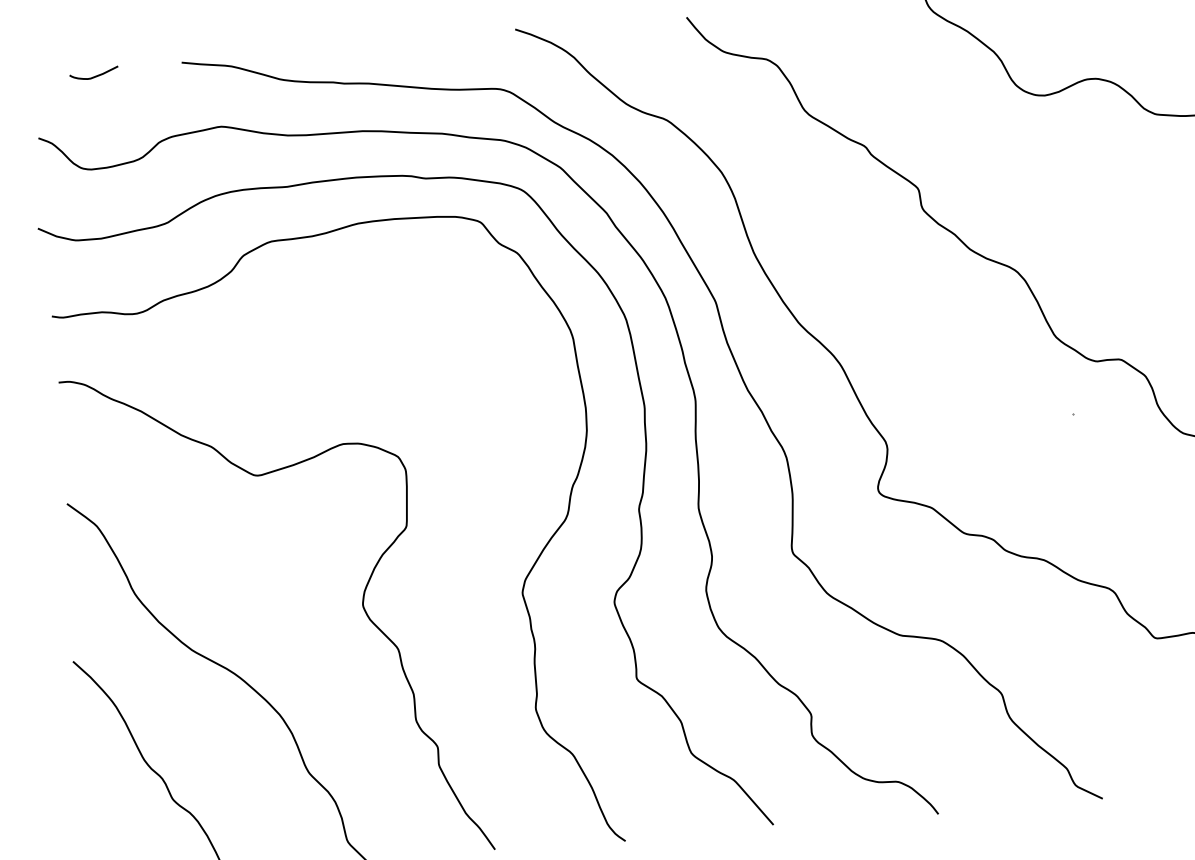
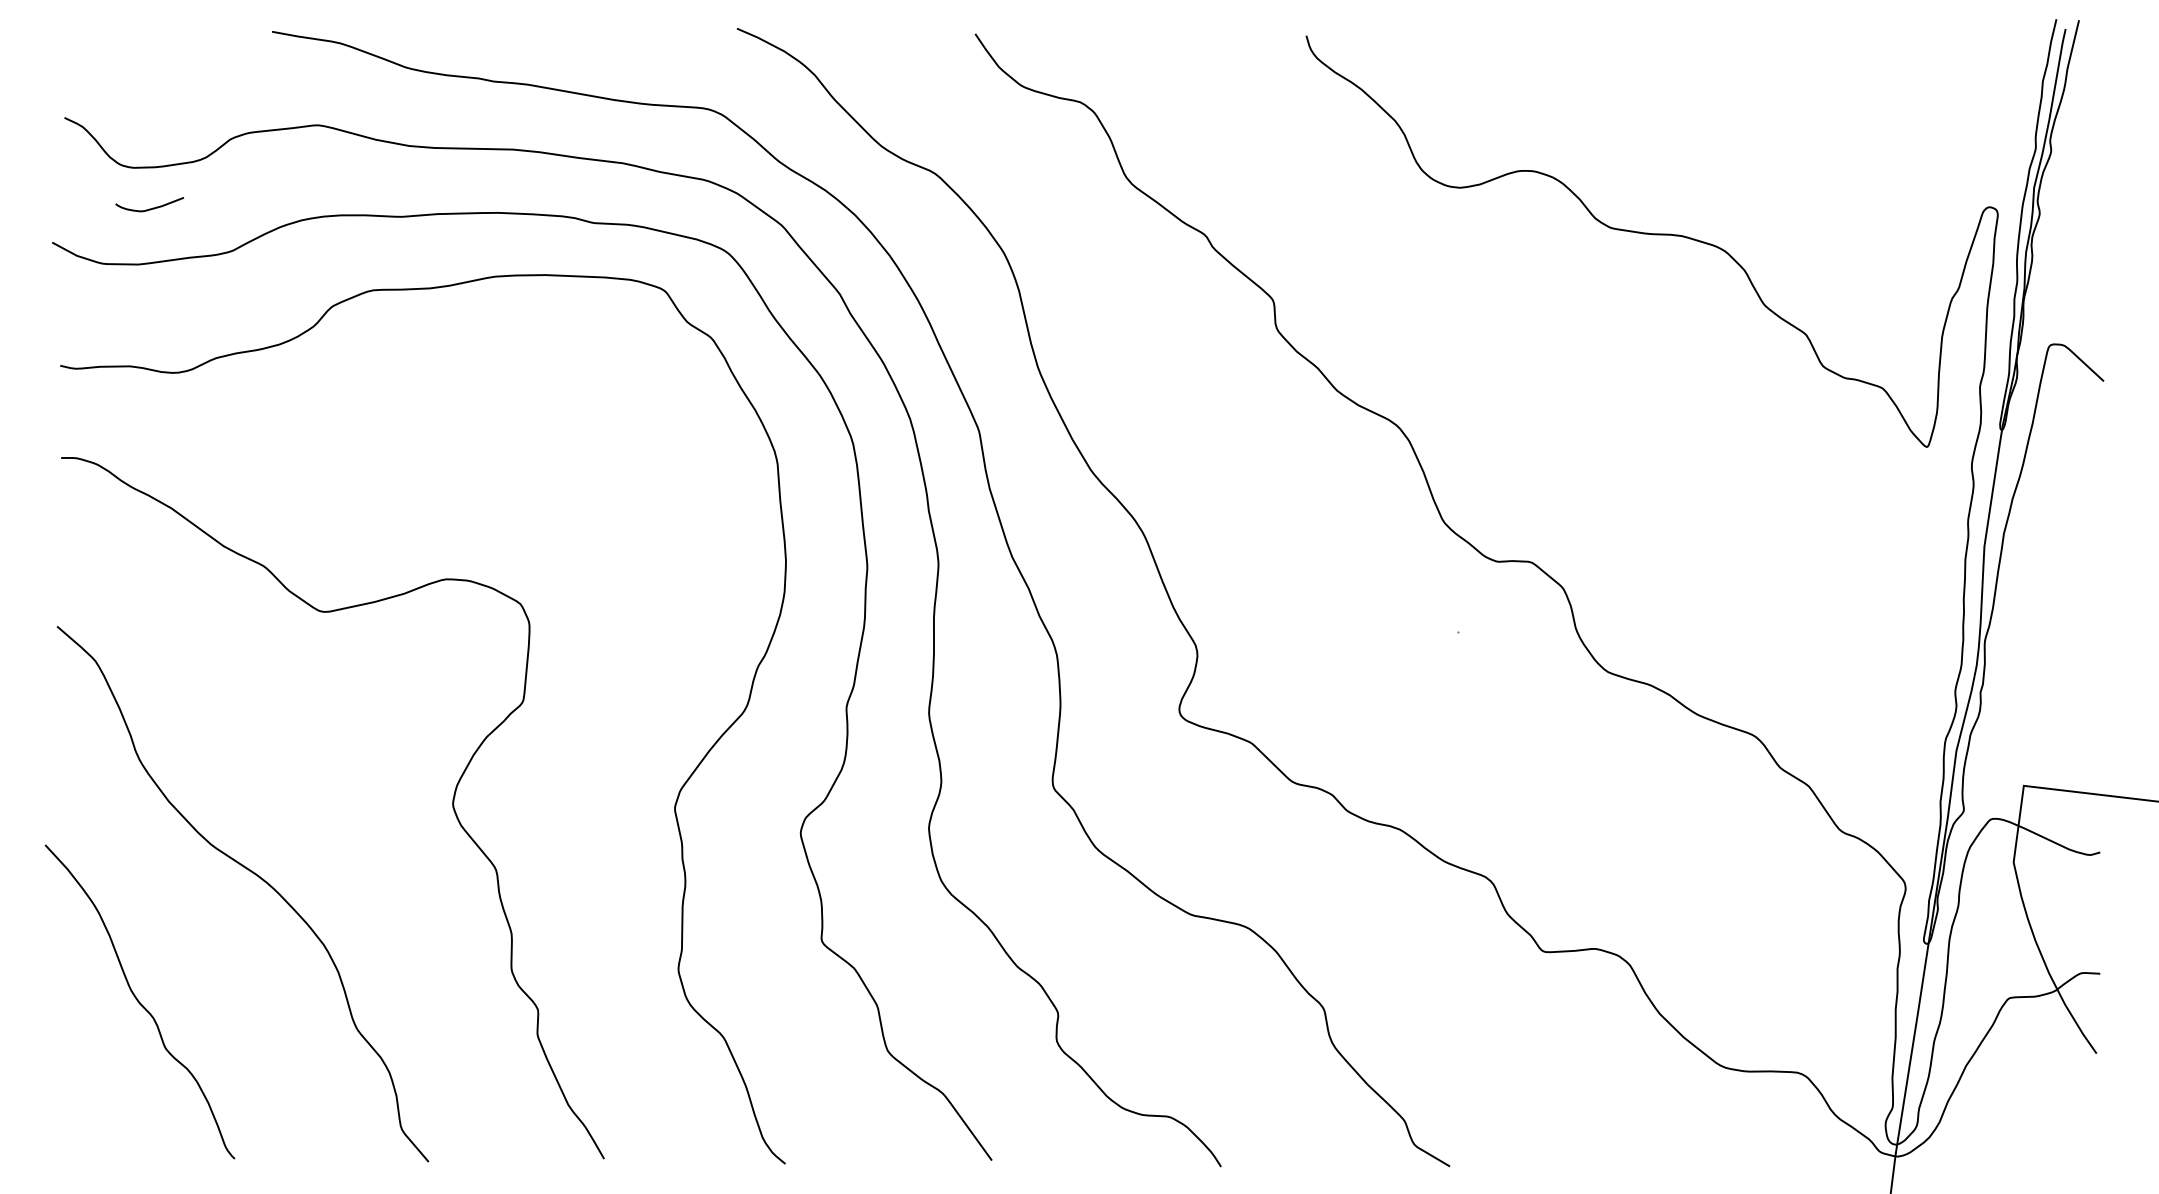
curve: (94, 76) -> (149, 208), moved

